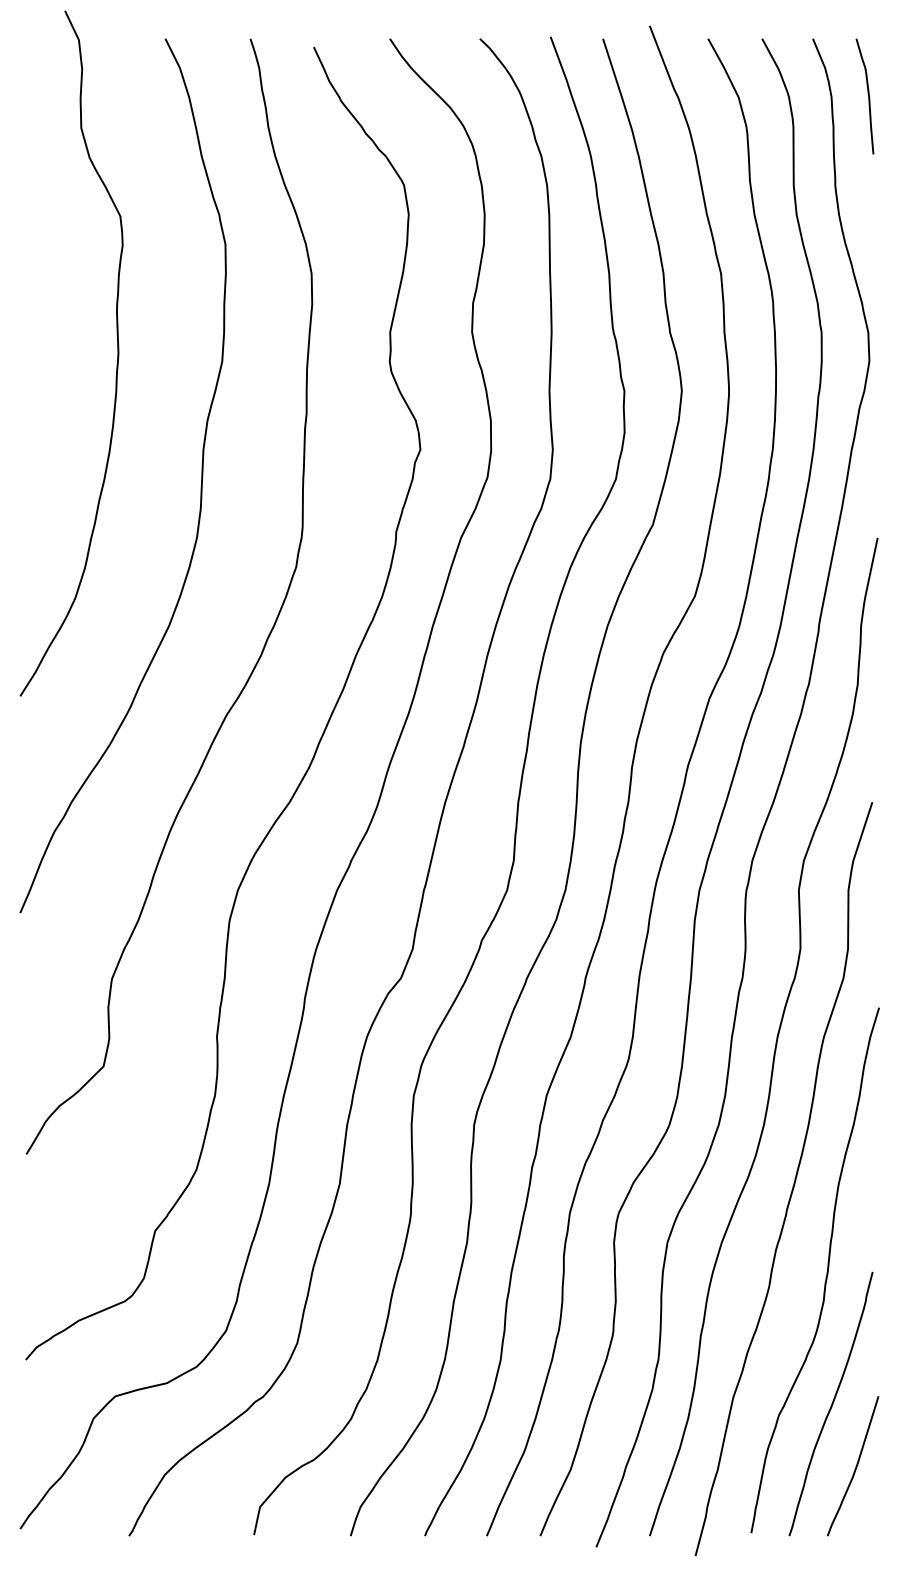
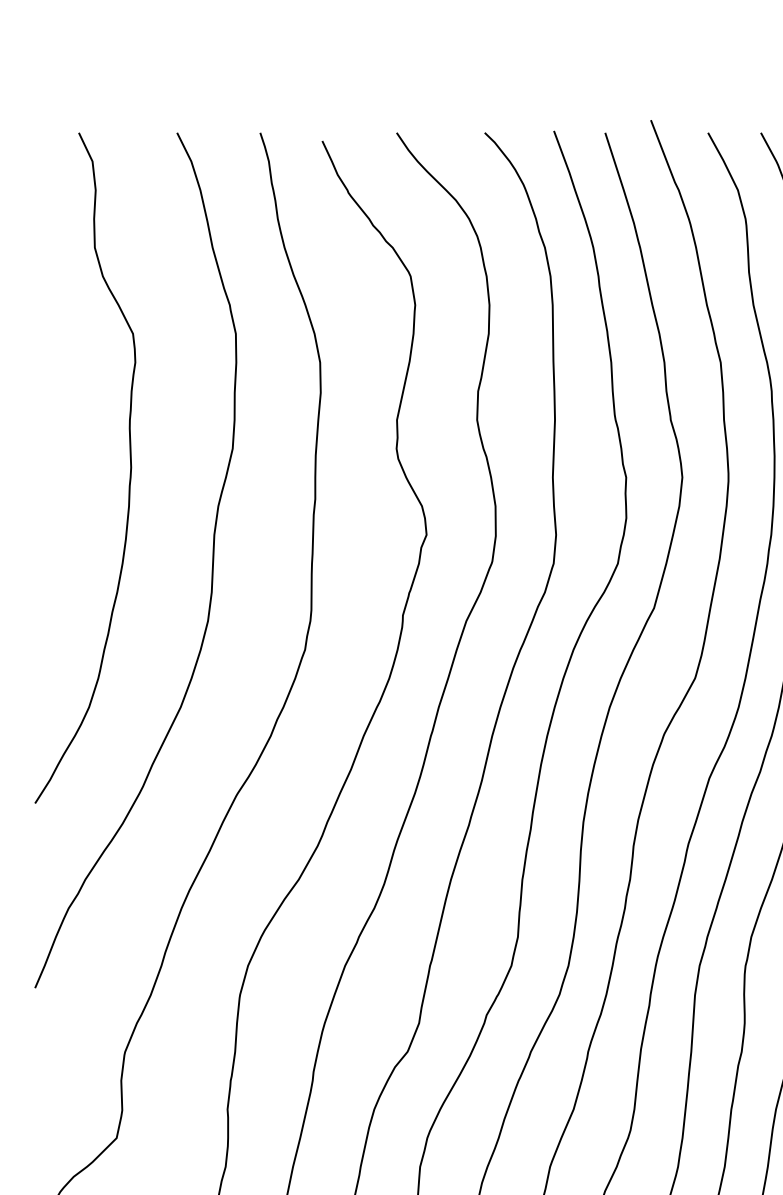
curve: (117, 353) -> (130, 468), moved

